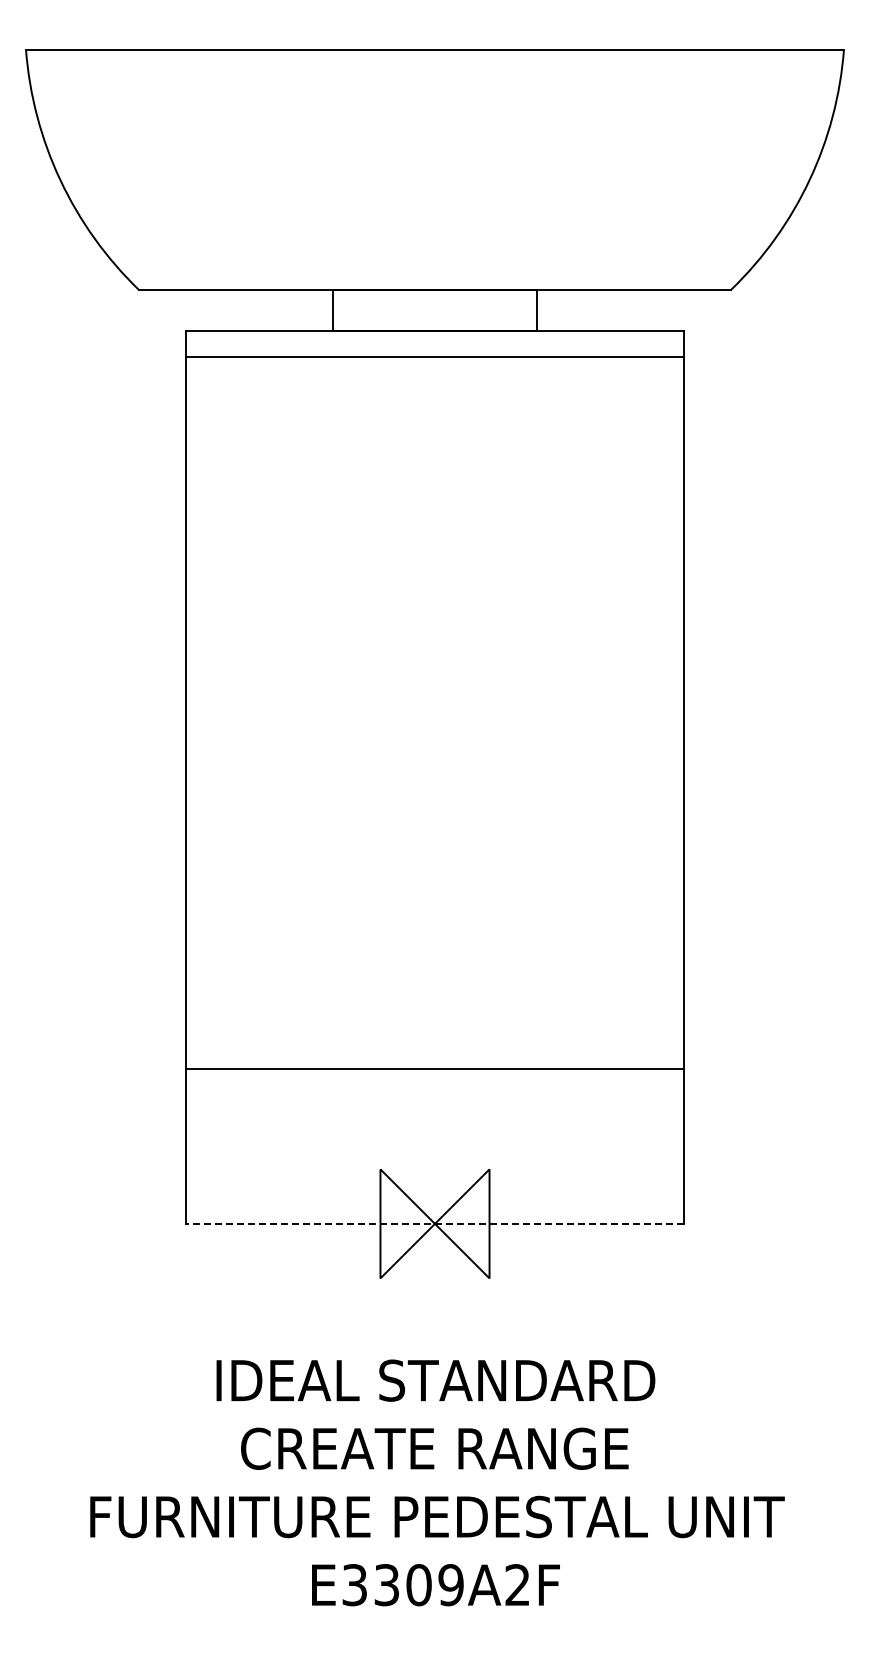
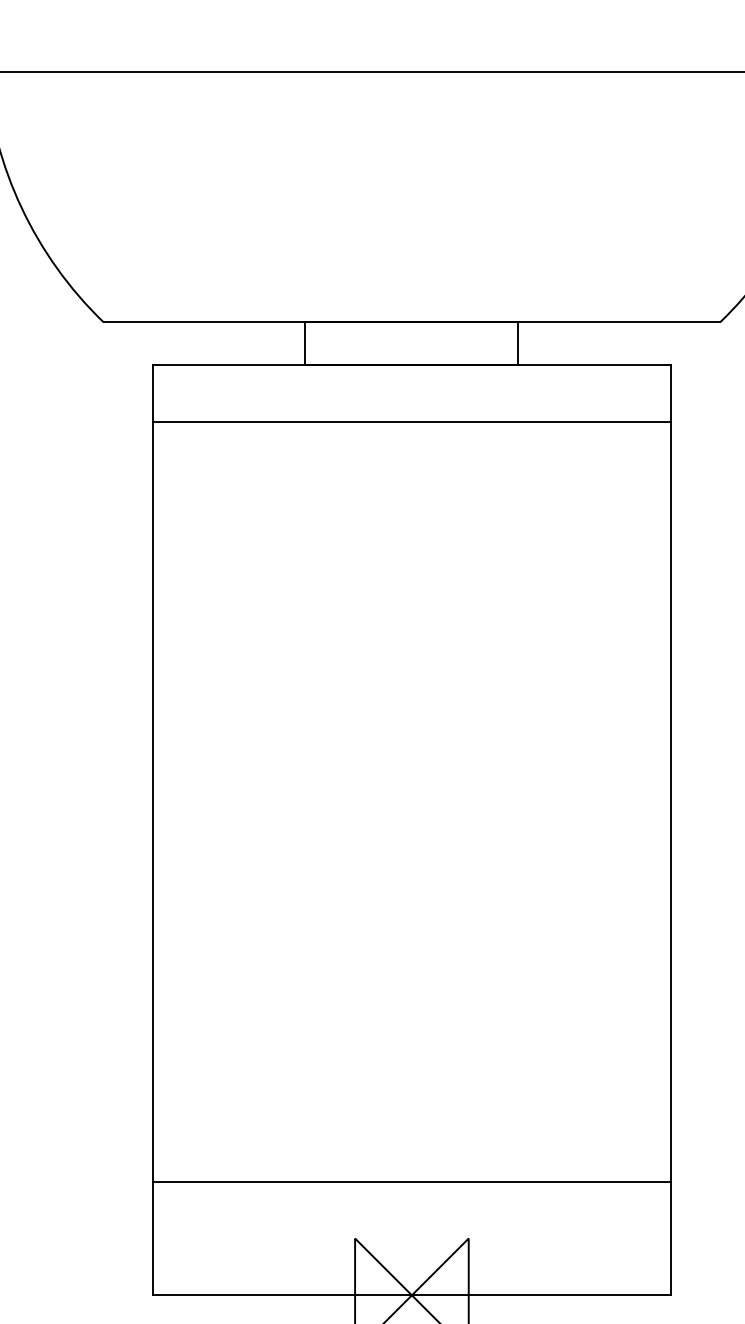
line: (434, 356) -> (411, 421), moved
line: (434, 1068) -> (411, 1181), moved
line: (435, 1223) -> (412, 1294), dashed -> solid

